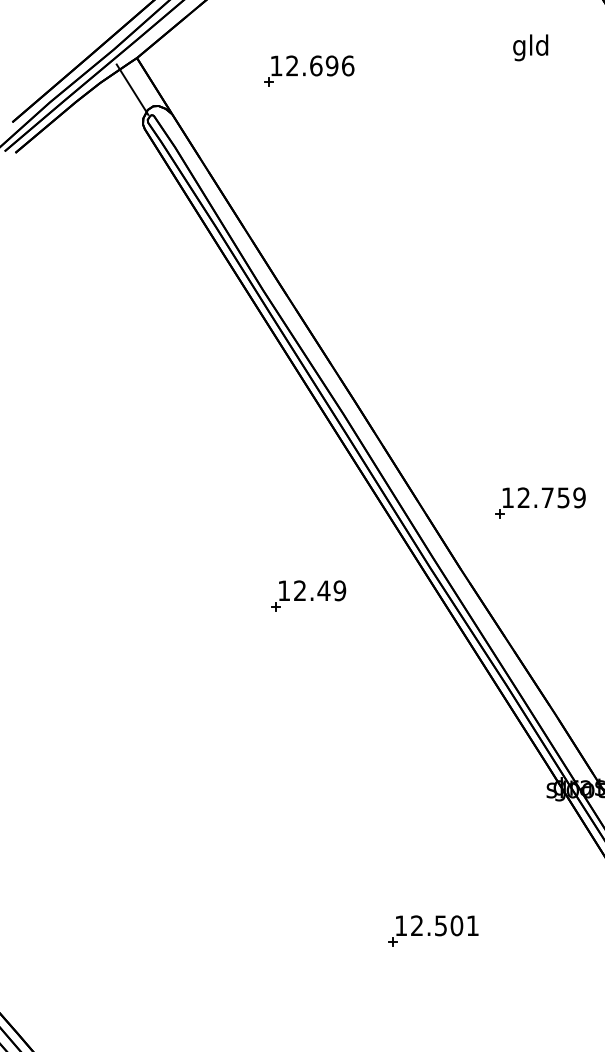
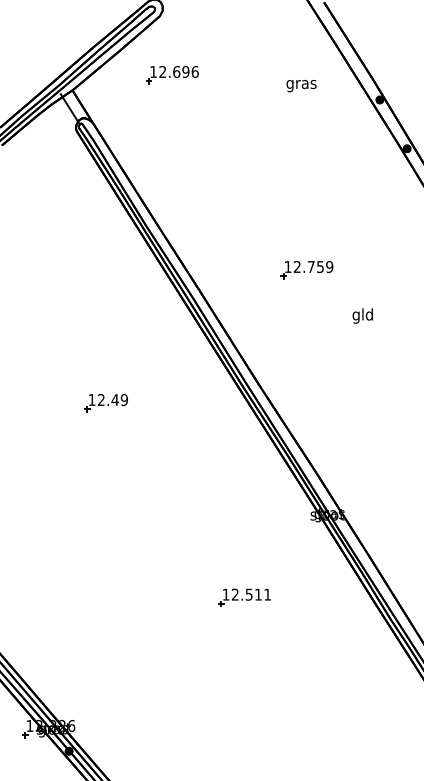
text: (530, 47) -> (301, 84), gld -> gras
part: (309, 71) -> (172, 75), moved
part: (539, 503) -> (306, 270), moved
part: (307, 596) -> (105, 403), moved
text: (457, 925) -> (258, 594), 12.501 -> 12.511

